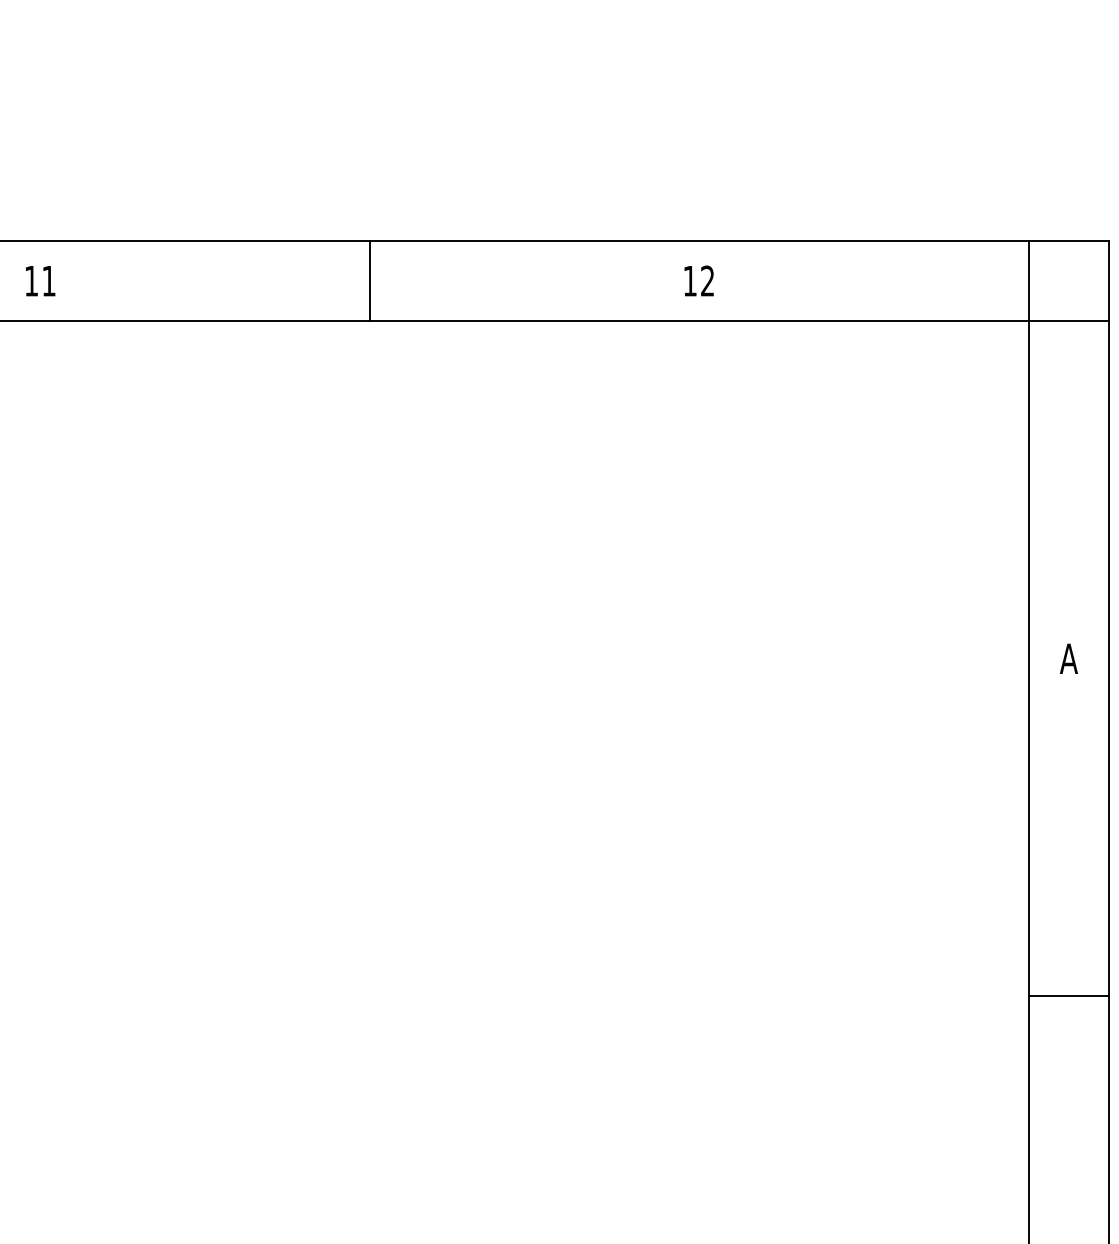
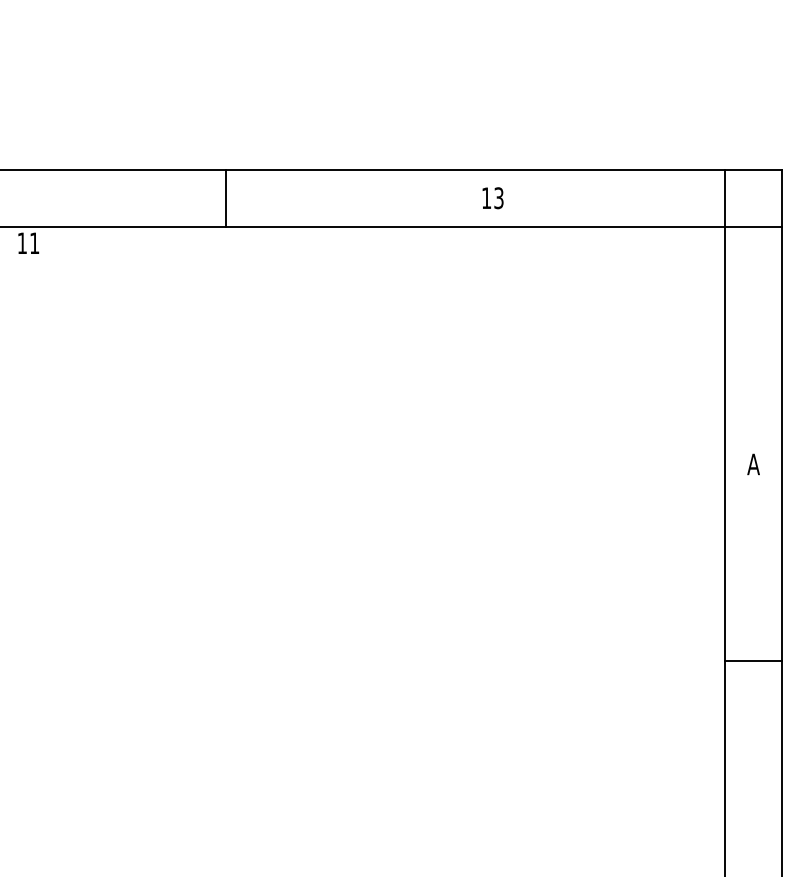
line: (370, 280) -> (226, 197), moved
text: (707, 280) -> (498, 197), 12 -> 13
text: (40, 281) -> (28, 243), moved
line: (1068, 996) -> (753, 661), moved

